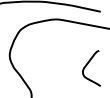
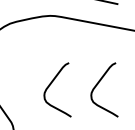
curve: (57, 64) -> (52, 84), added

